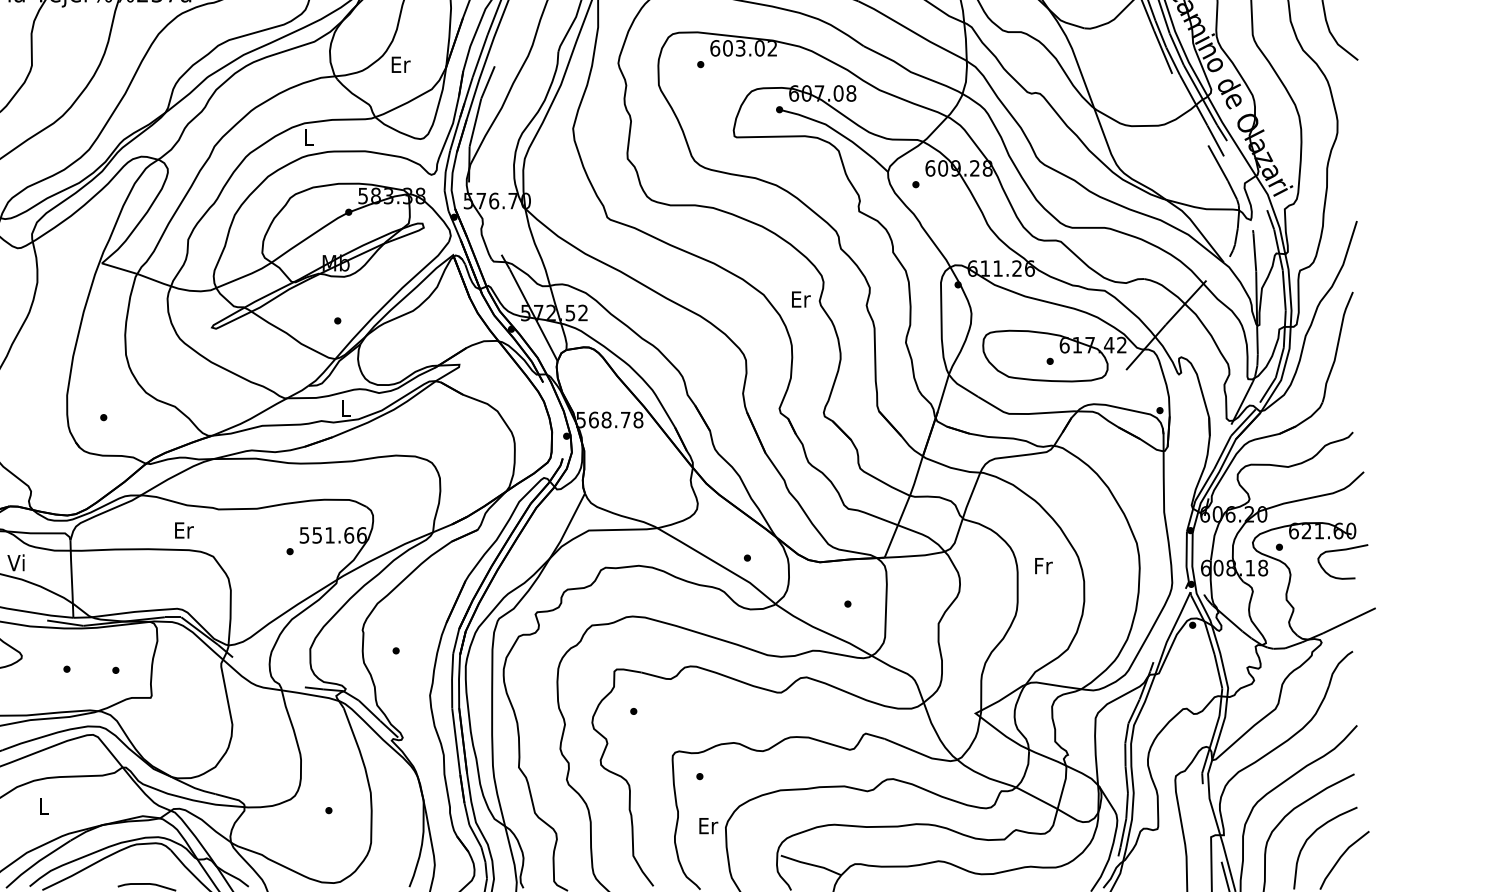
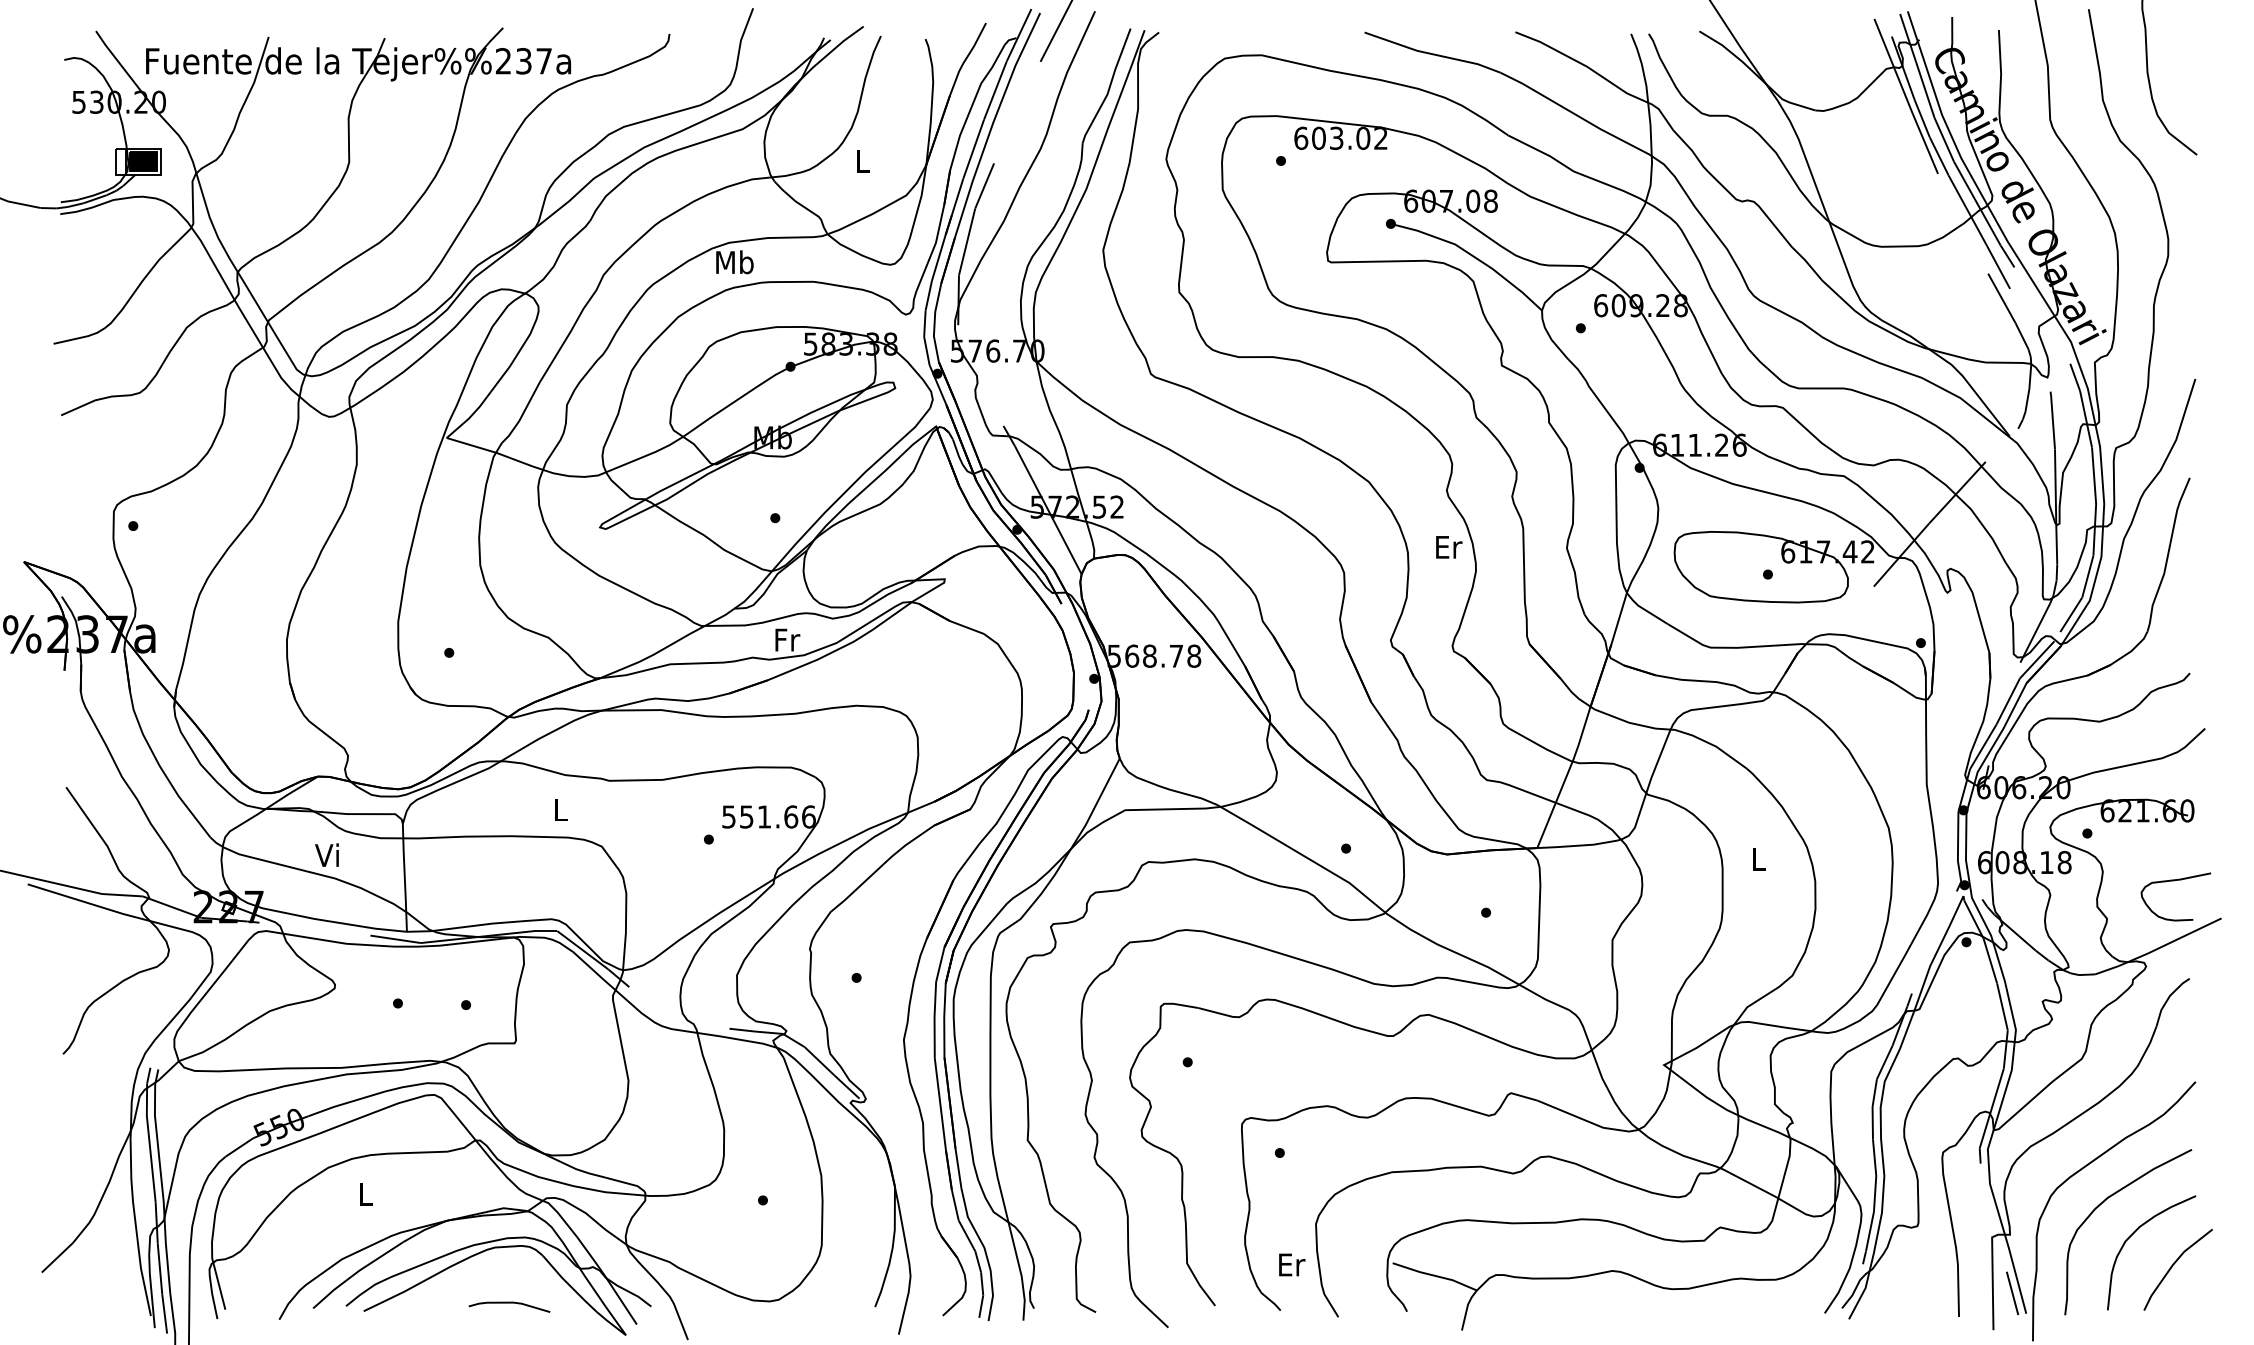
text: (401, 64) -> (863, 161), Er -> L
text: (308, 137) -> (734, 262), L -> Mb
text: (801, 299) -> (1449, 547), moved
text: (346, 408) -> (787, 639), L -> Fr
text: (184, 530) -> (561, 809), Er -> L
curve: (1341, 550) -> (2174, 881), moved
text: (1044, 565) -> (1759, 859), Fr -> L
text: (708, 825) -> (1292, 1264), moved

